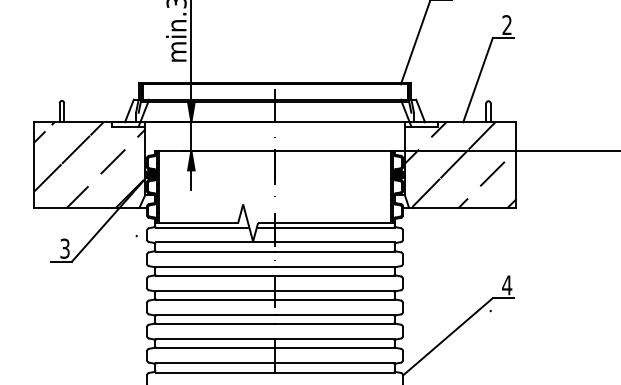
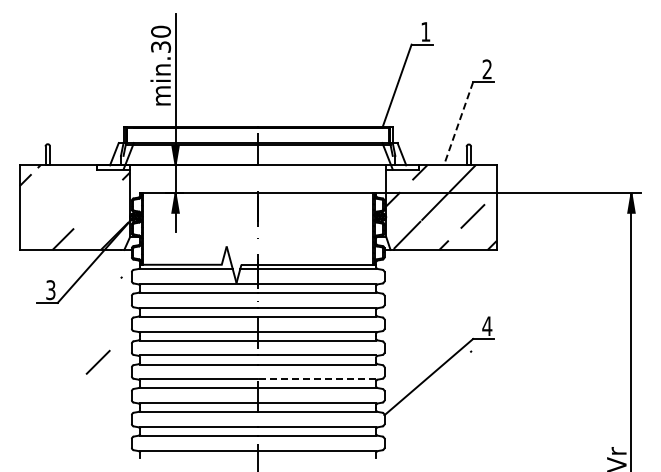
line: (477, 80) -> (458, 124), solid -> dashed
line: (67, 156) -> (53, 199), removed
line: (112, 160) -> (97, 361), moved
line: (335, 339) -> (317, 379), solid -> dashed

